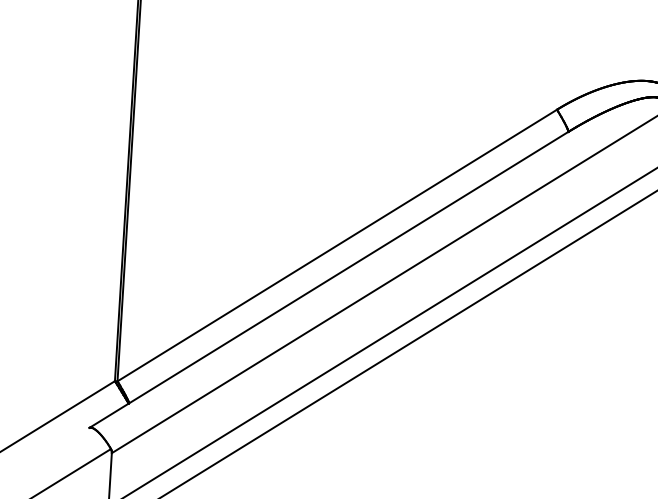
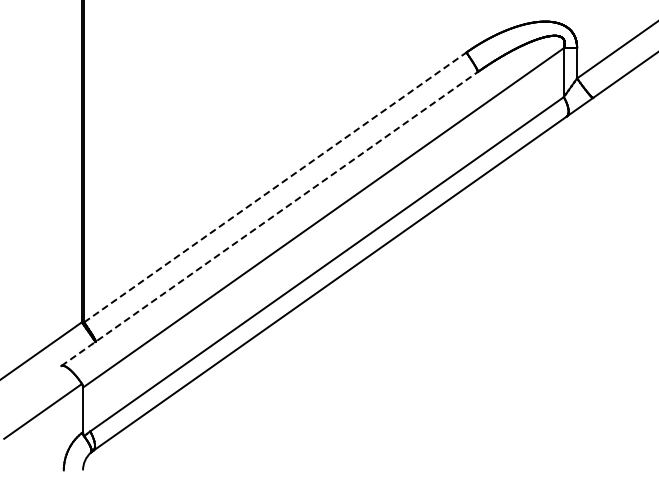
line: (337, 245) -> (275, 187), solid -> dashed
line: (328, 280) -> (269, 219), solid -> dashed

